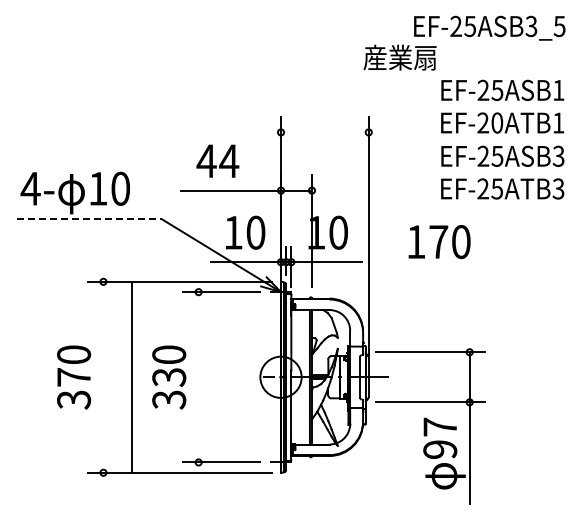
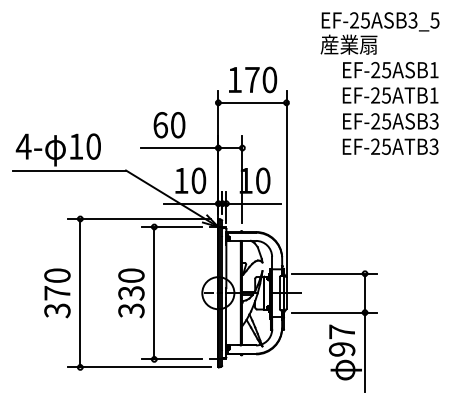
text: (399, 57) -> (348, 44), moved
text: (497, 122) -> (386, 95), EF-20ATB1 -> EF-25ATB1
line: (324, 132) -> (252, 102), added
text: (217, 161) -> (168, 125), 44 -> 60
line: (90, 219) -> (70, 170), dashed -> solid
text: (439, 241) -> (252, 79), moved
line: (132, 376) -> (80, 292), moved
line: (198, 377) -> (154, 293), added

